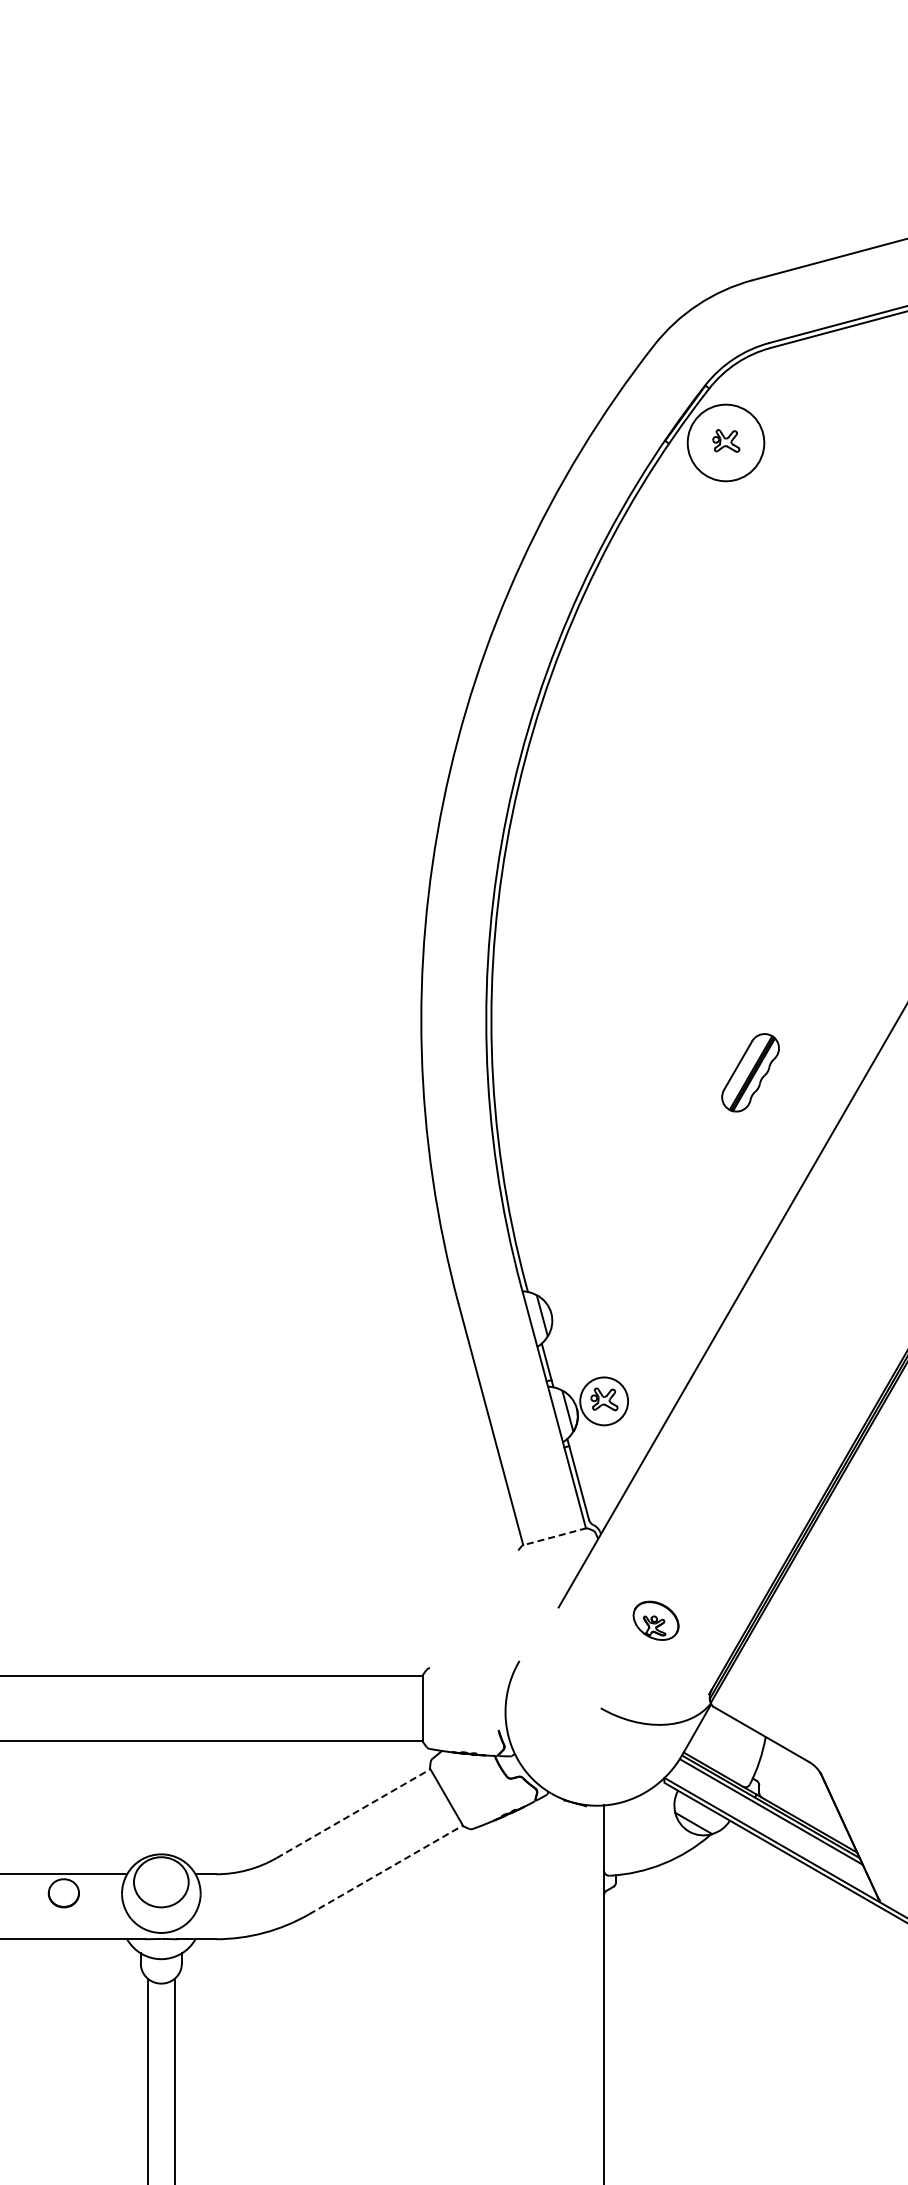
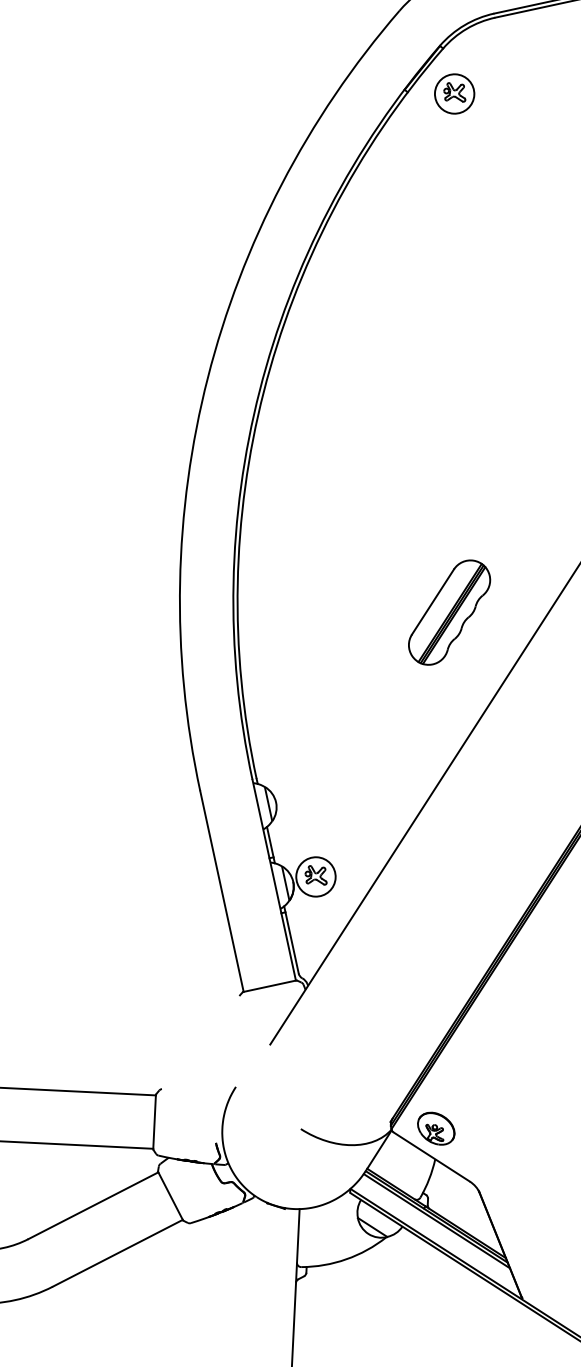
circle: (725, 442) -> (454, 93), size x0.62
part: (750, 1072) -> (449, 612), size x1.67
line: (554, 1536) -> (269, 986), dashed -> solid
part: (655, 1620) -> (435, 1128), moved
line: (353, 1813) -> (93, 1205), dashed -> solid
line: (386, 1869) -> (118, 1252), dashed -> solid

